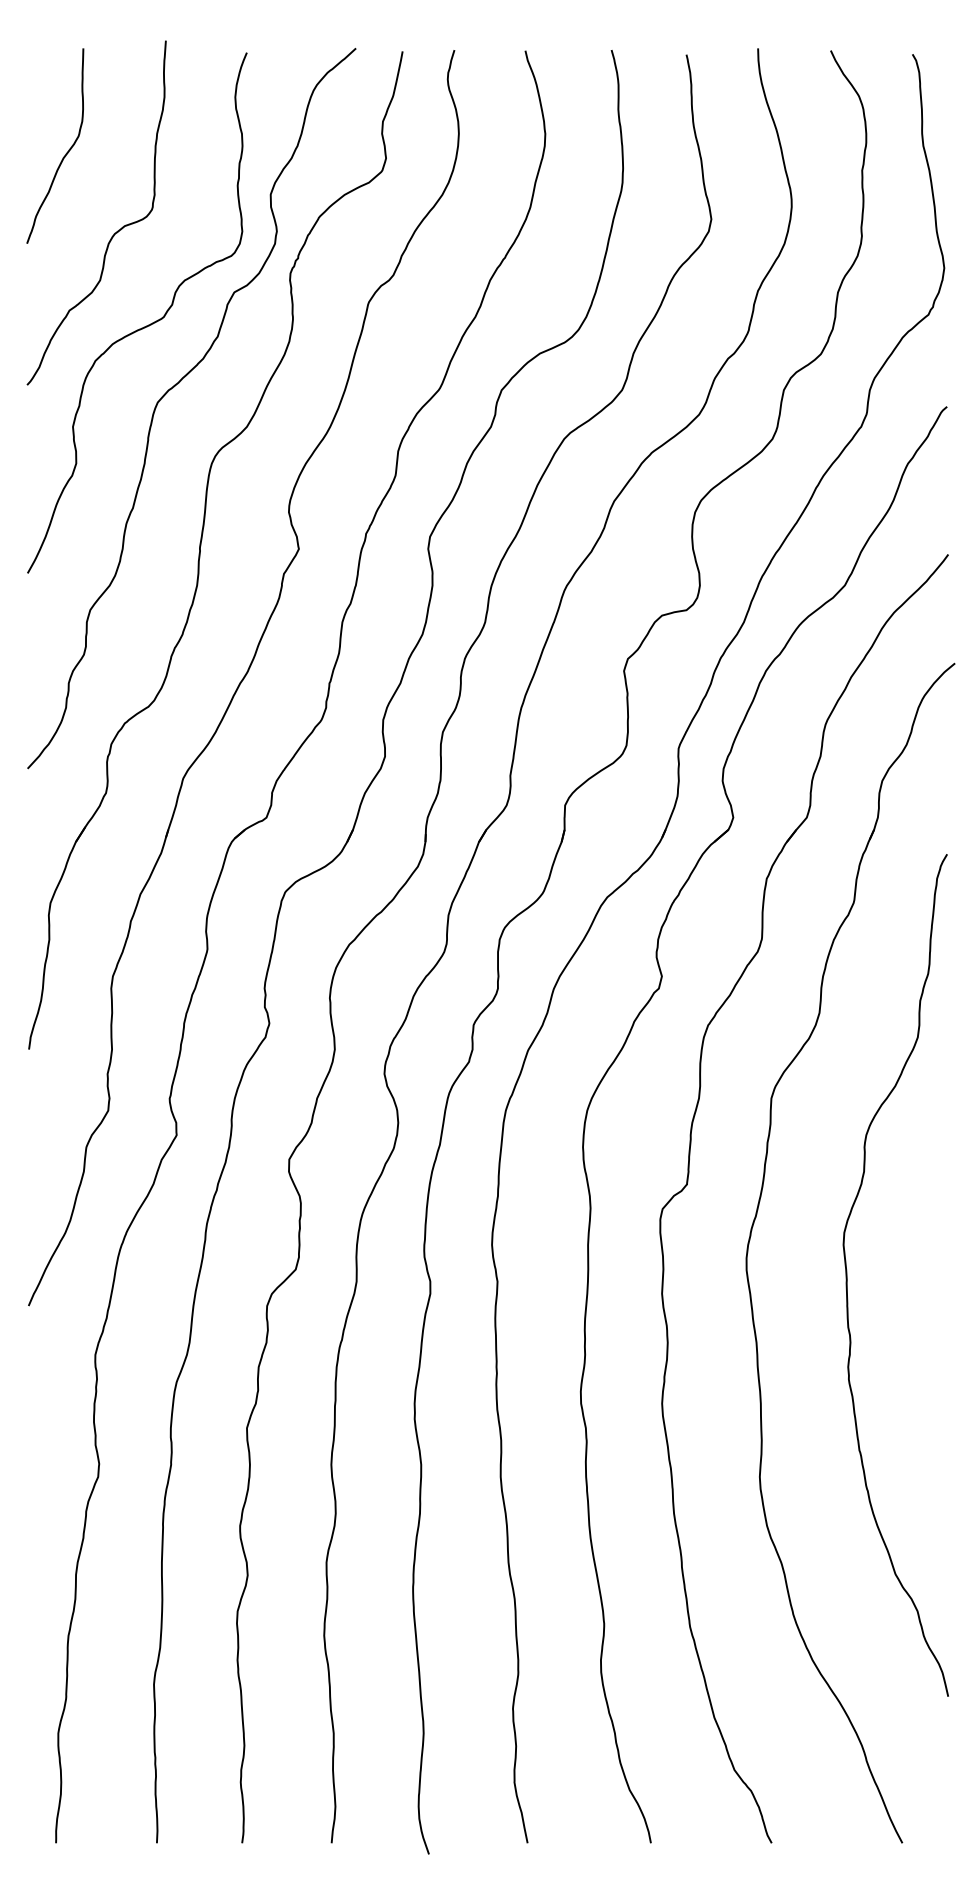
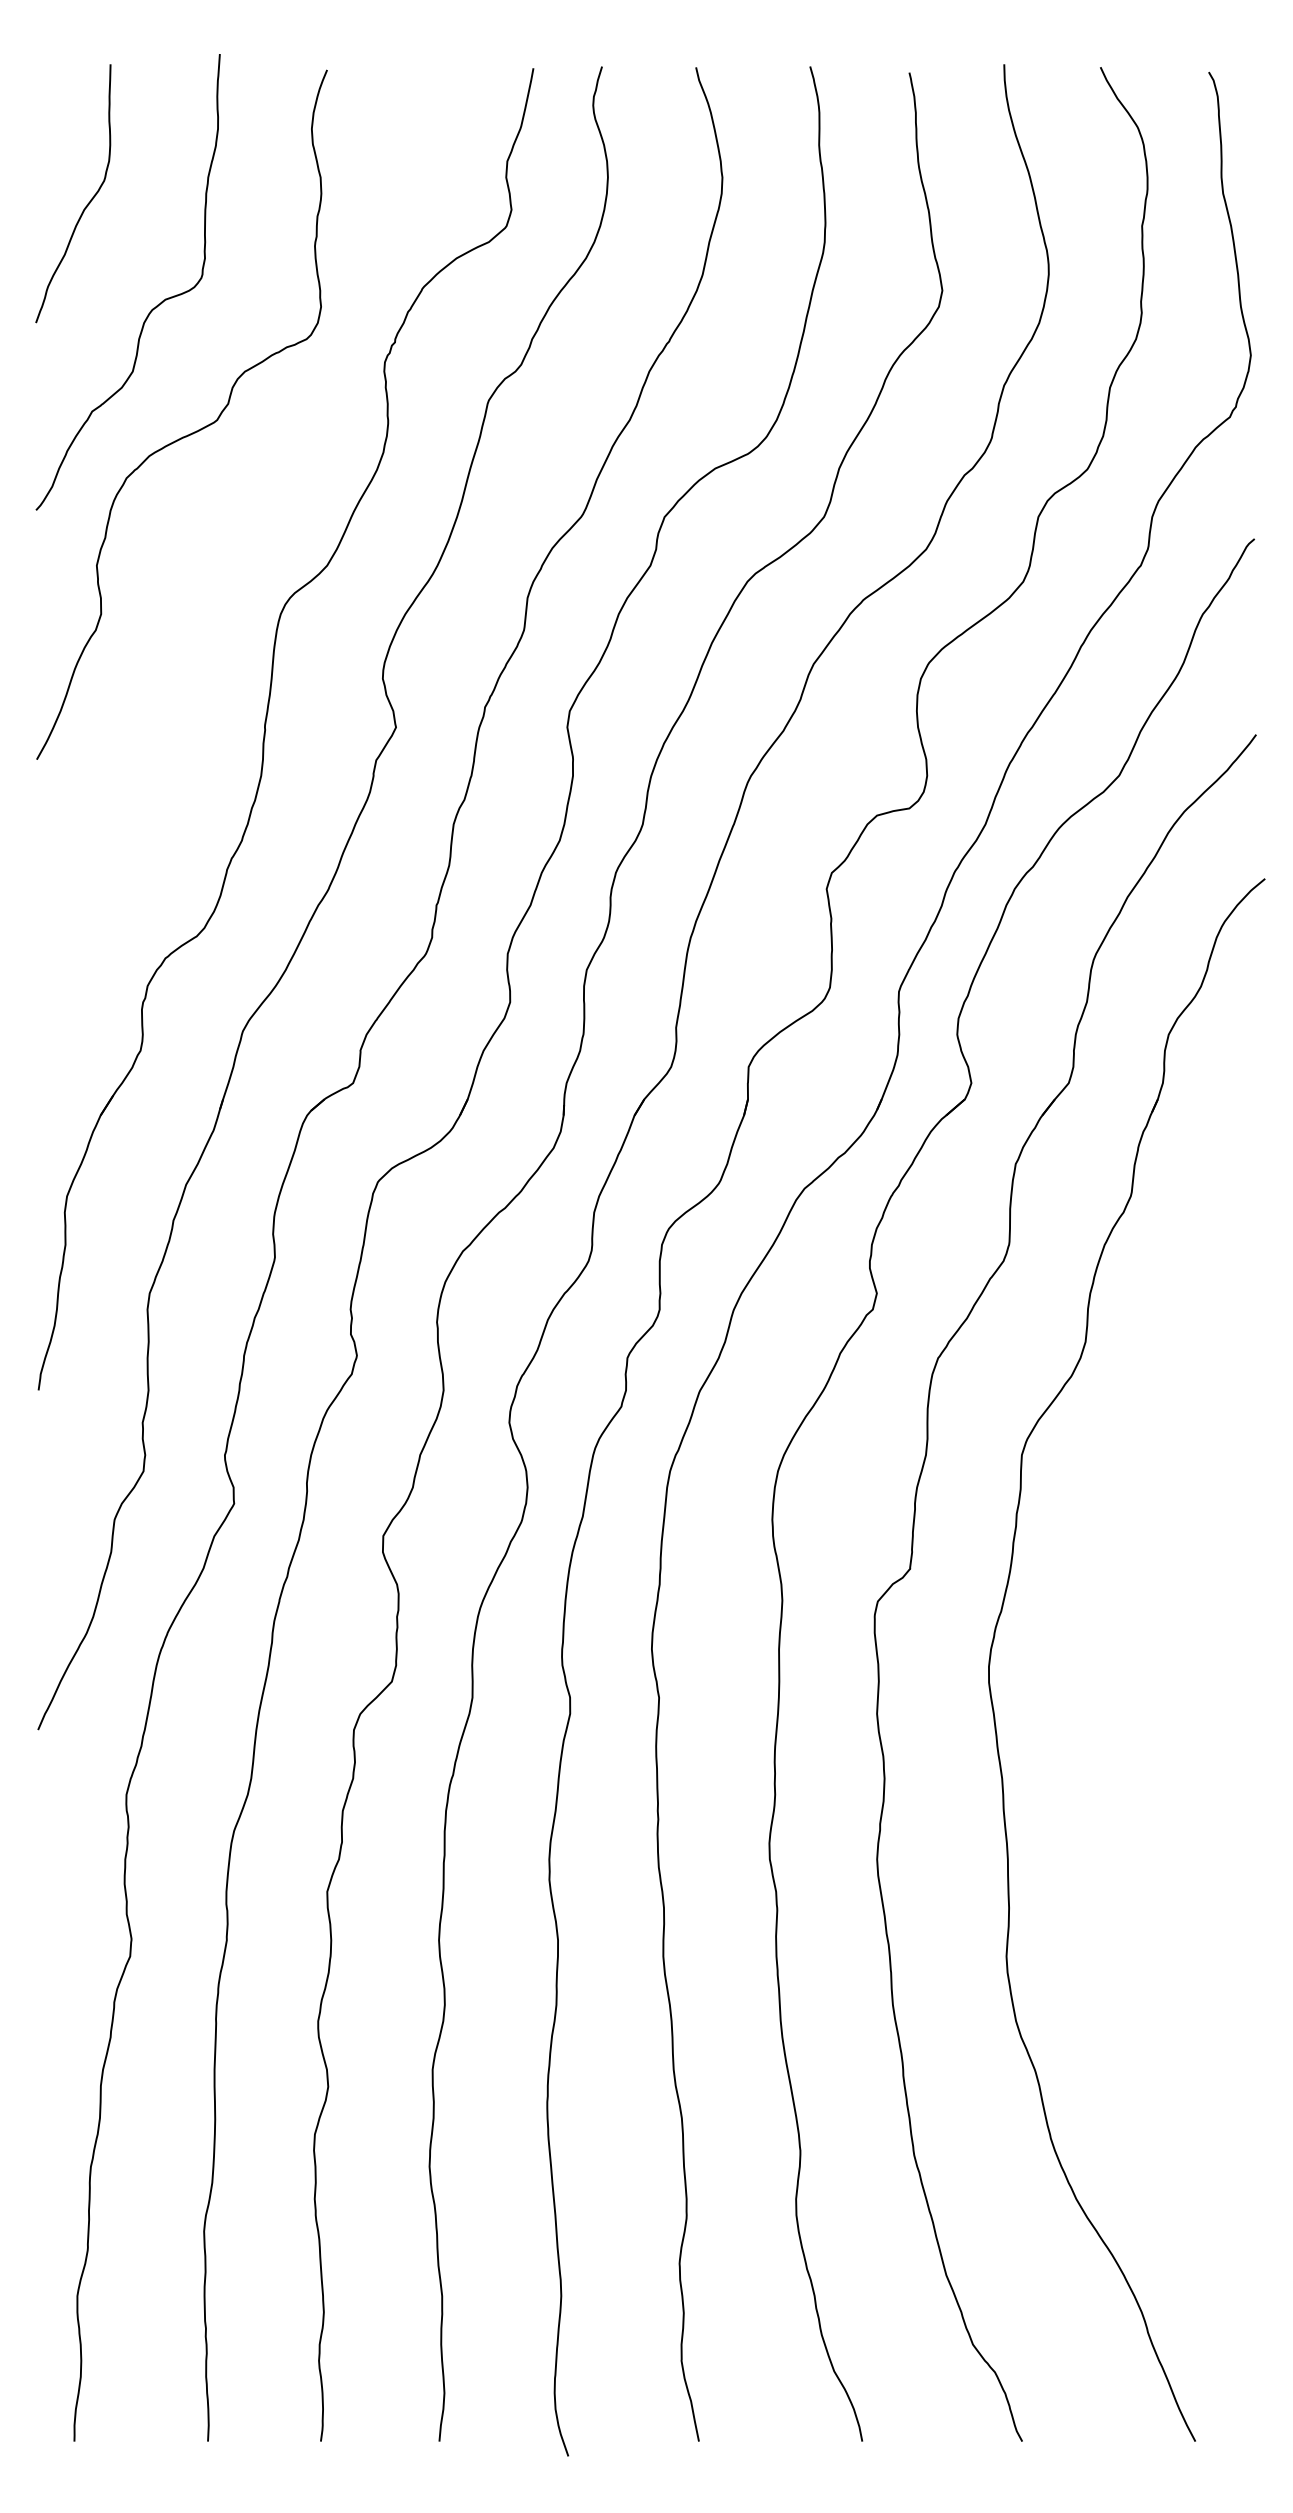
curve: (173, 388) -> (229, 514), removed
curve: (847, 1275) -> (1122, 1689), removed

